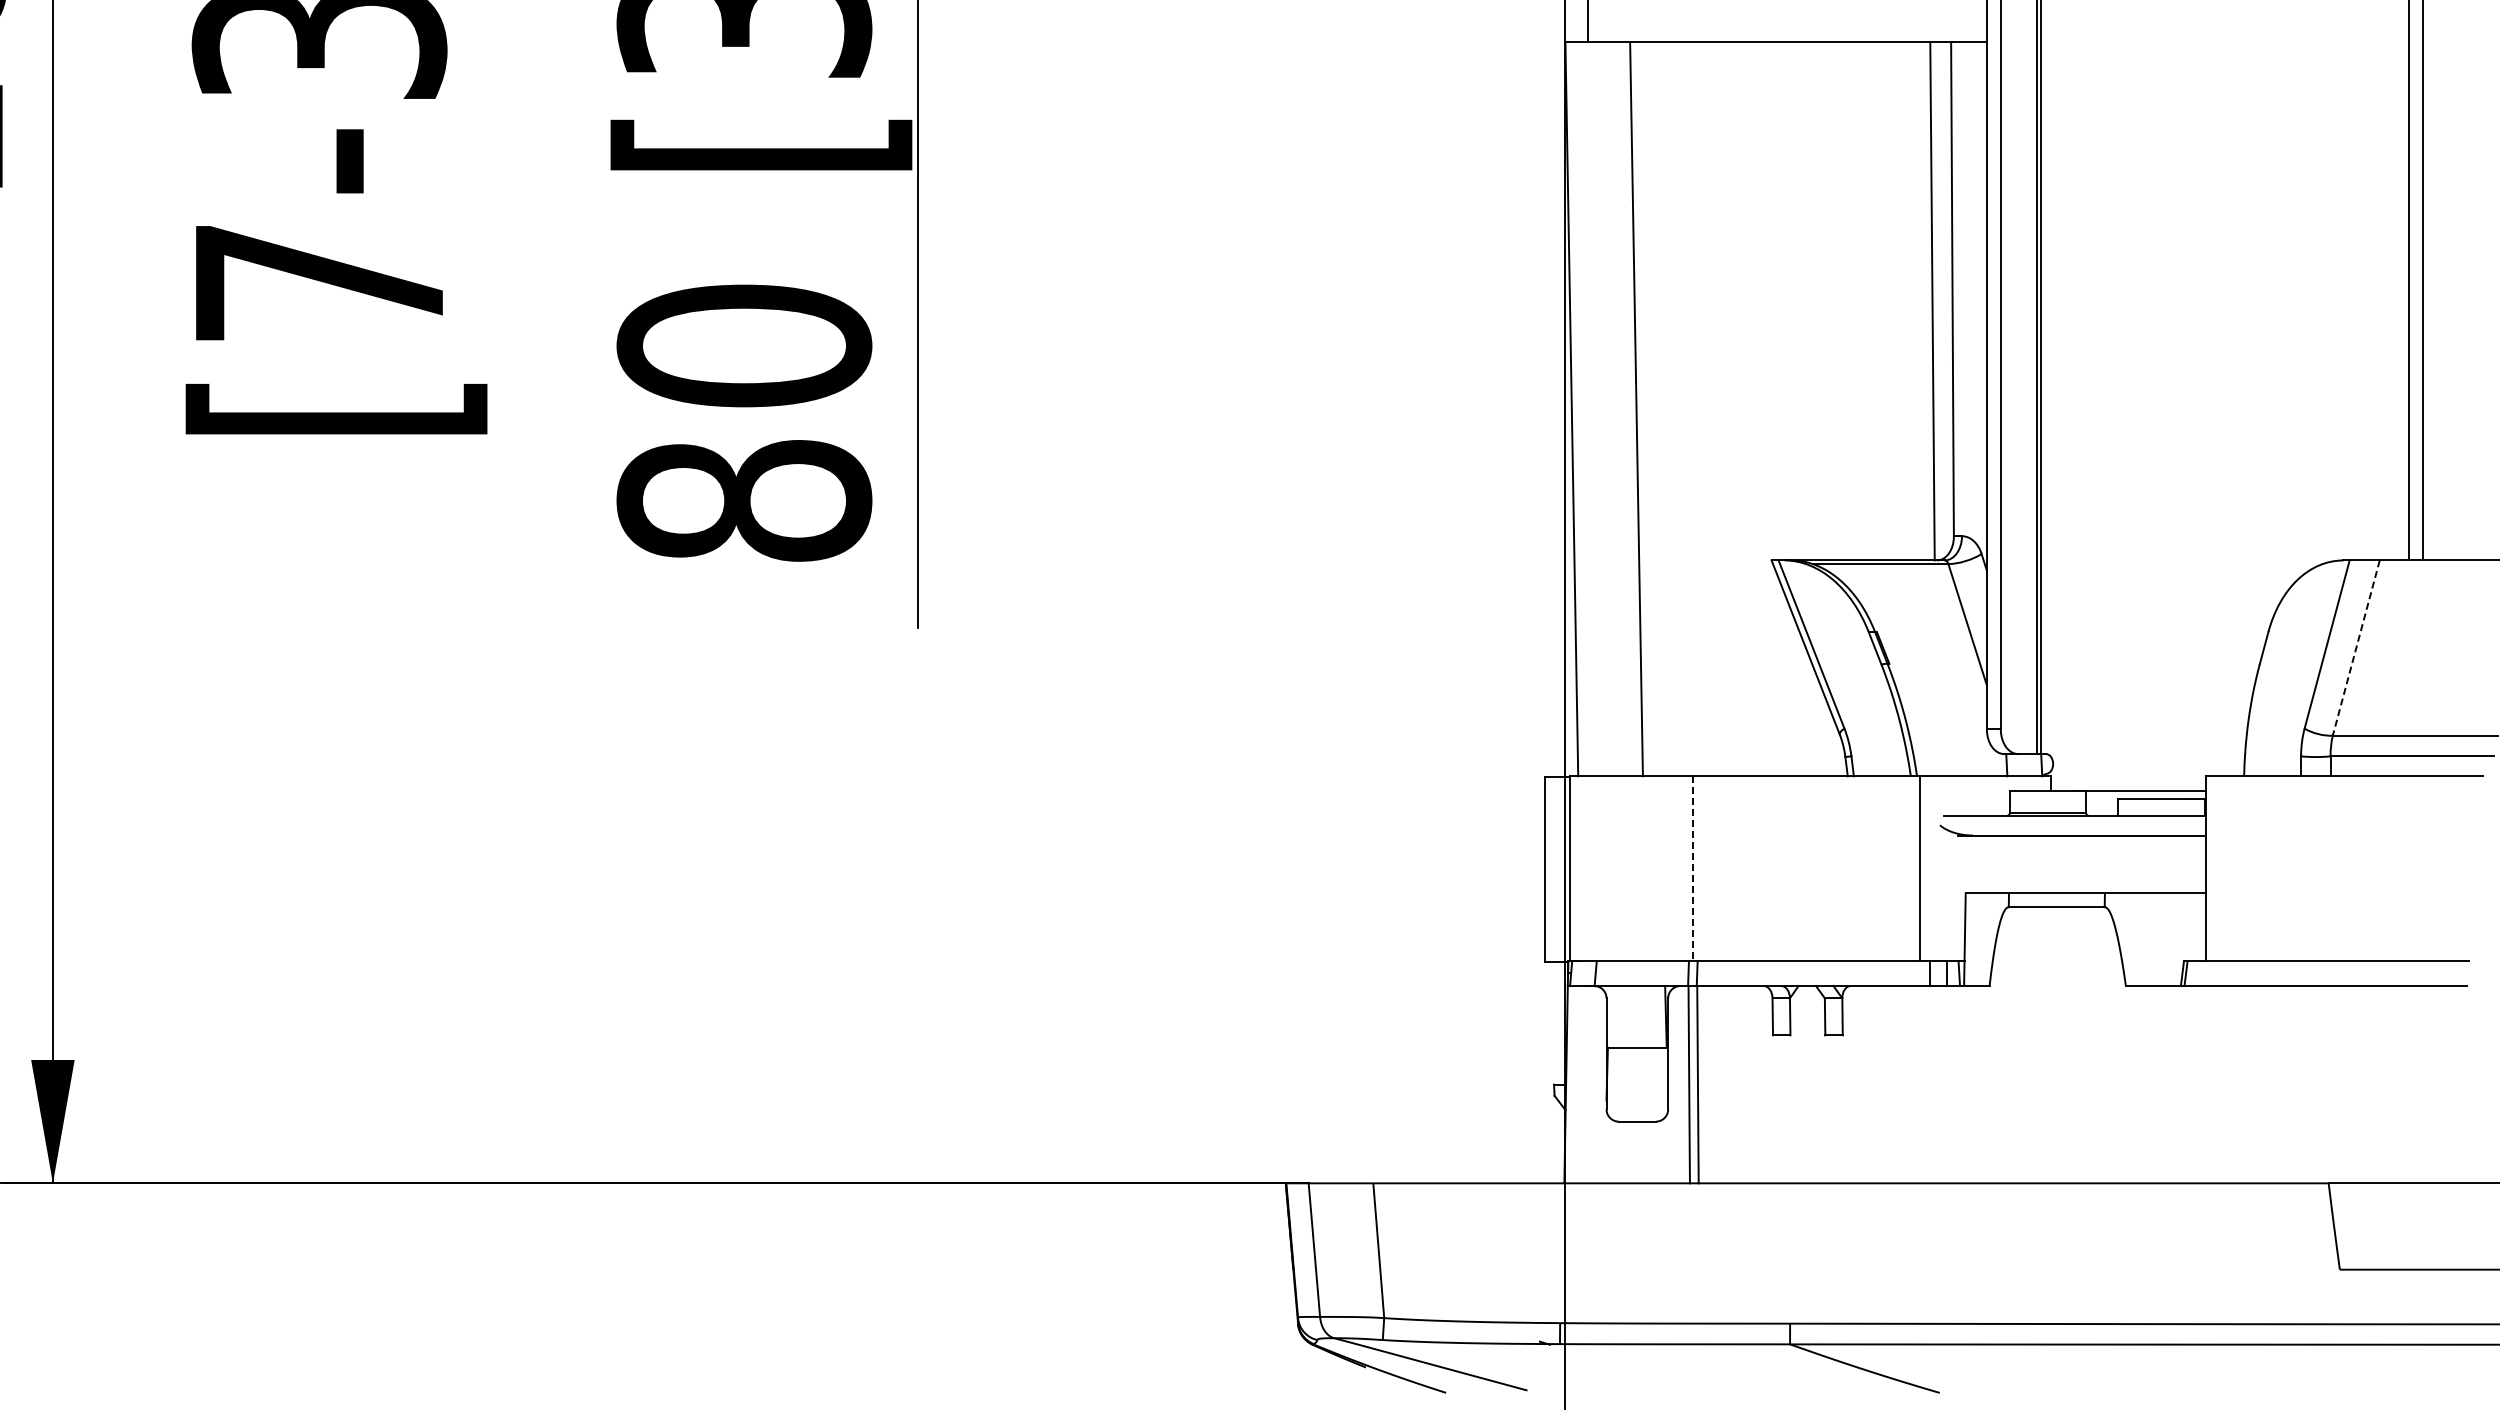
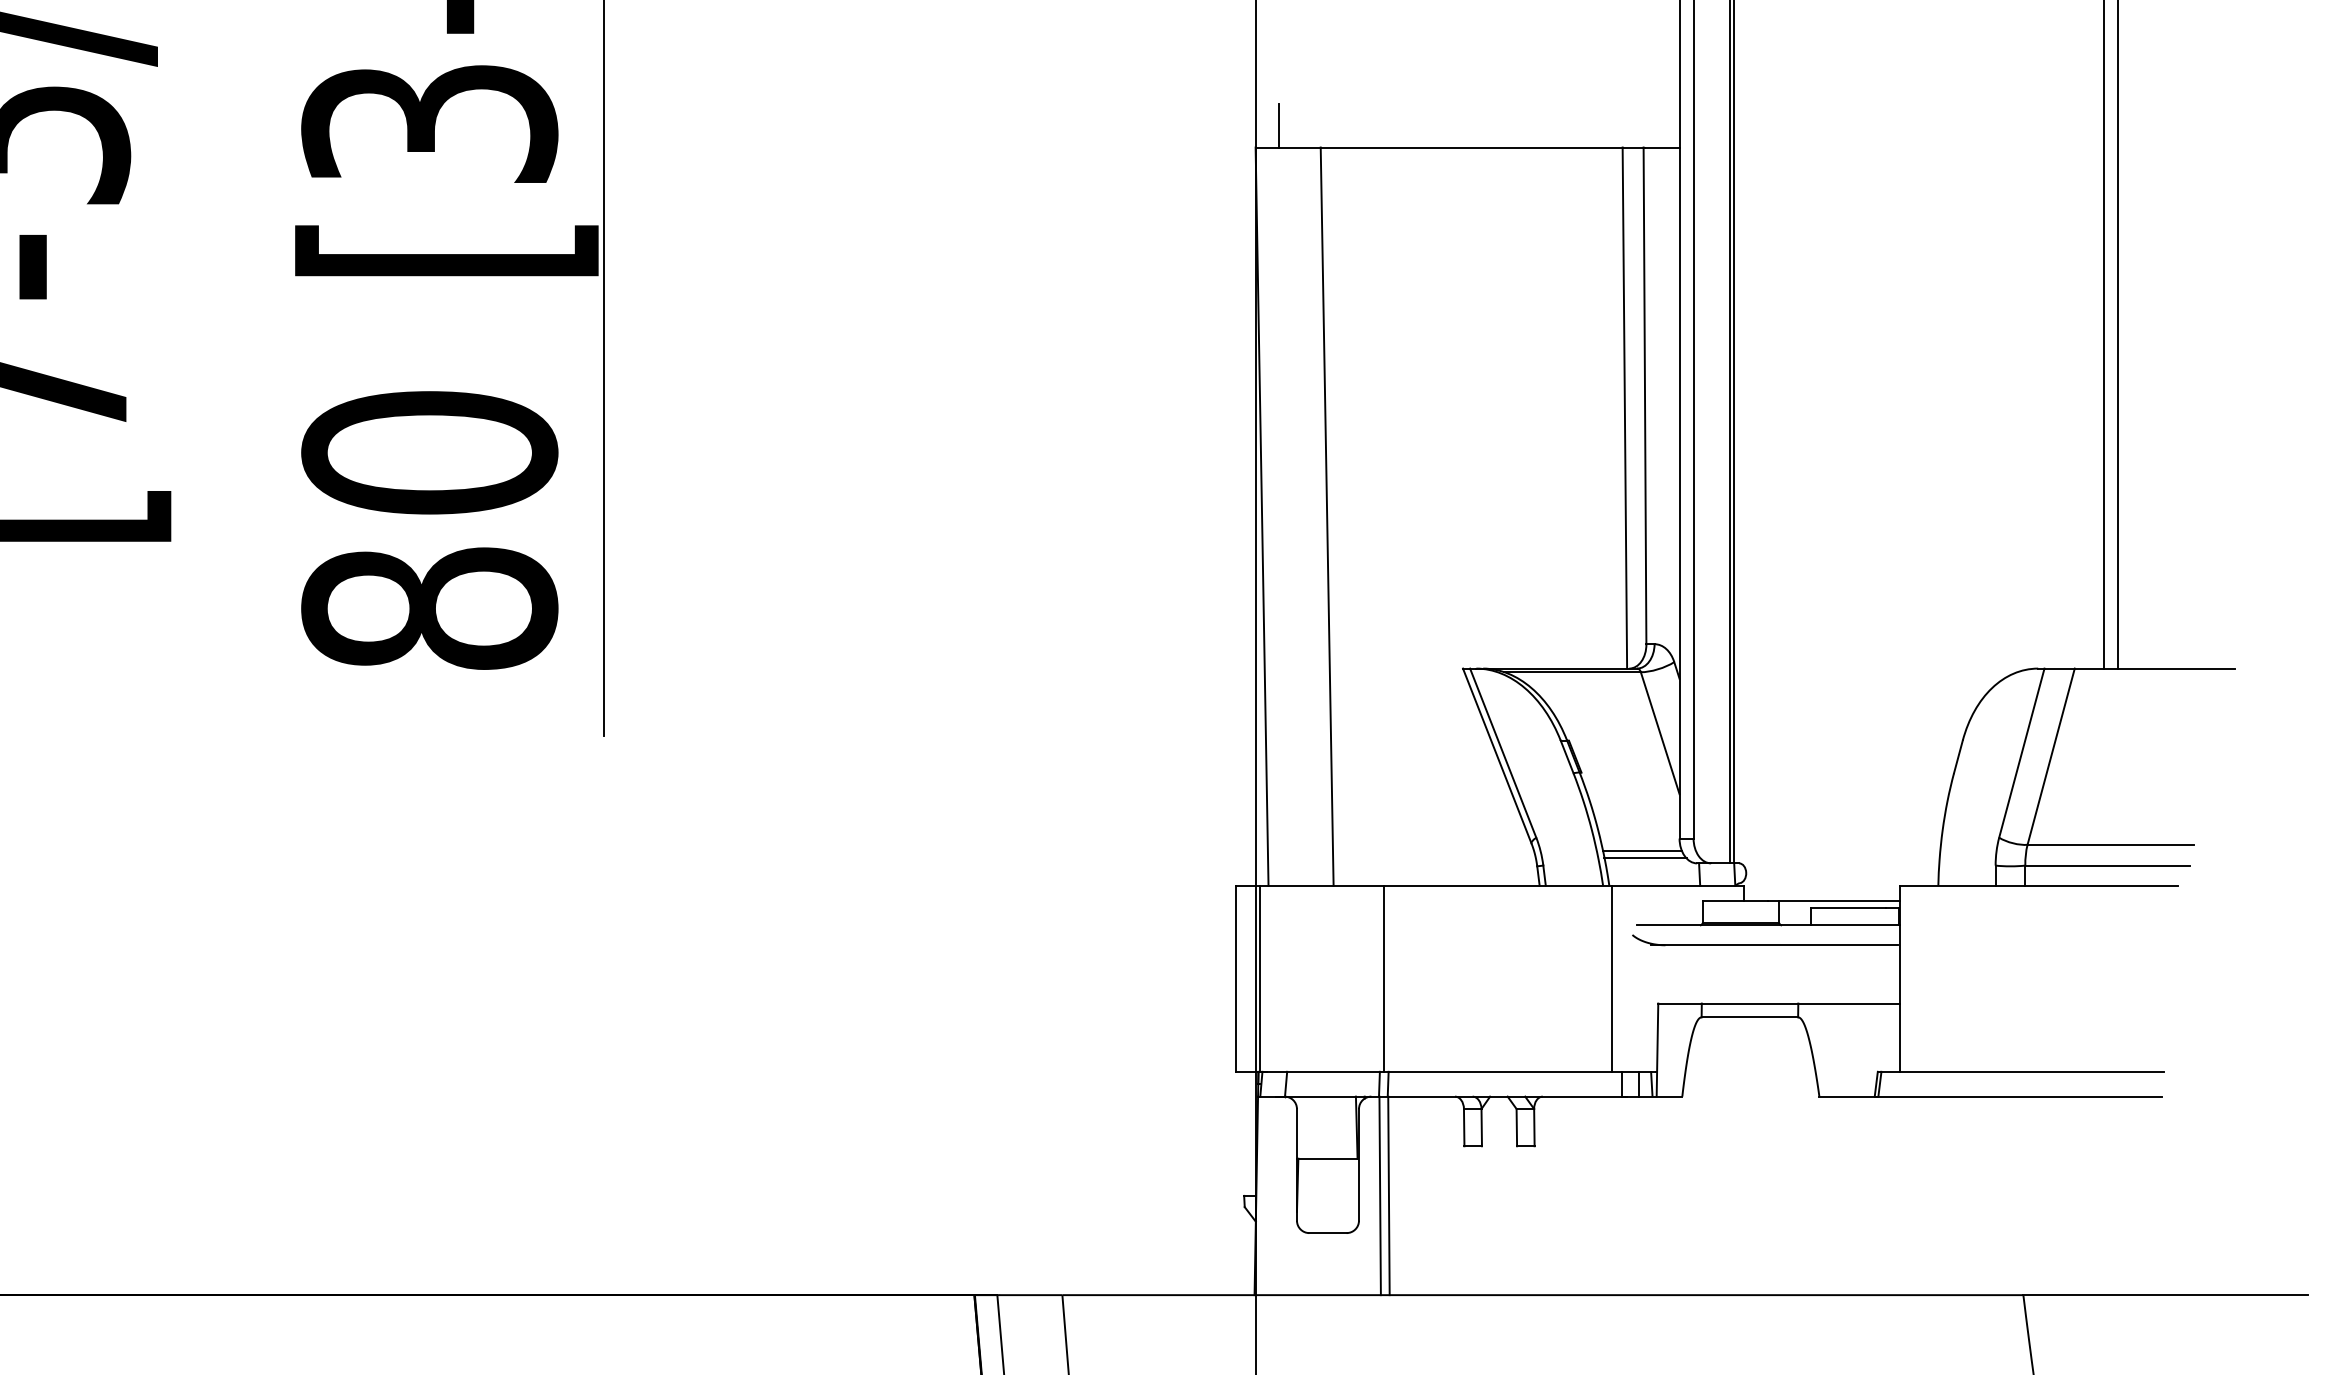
line: (2356, 648) -> (2051, 757), dashed -> solid
line: (1949, 742) -> (1641, 851), added
line: (1952, 749) -> (1644, 858), added
line: (1693, 868) -> (1384, 978), dashed -> solid

